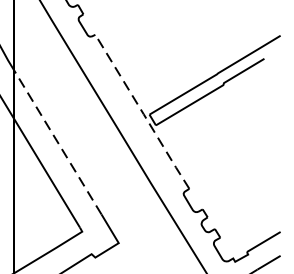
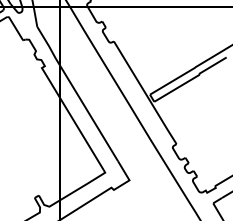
line: (142, 112) -> (145, 93), dashed -> solid
line: (57, 141) -> (88, 112), dashed -> solid

